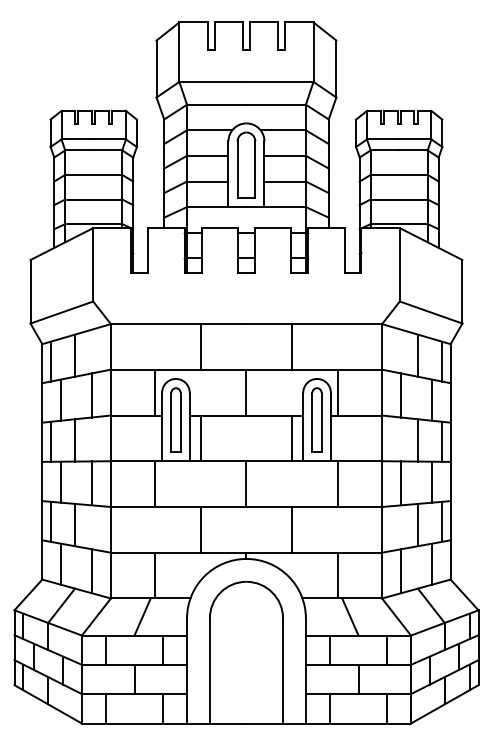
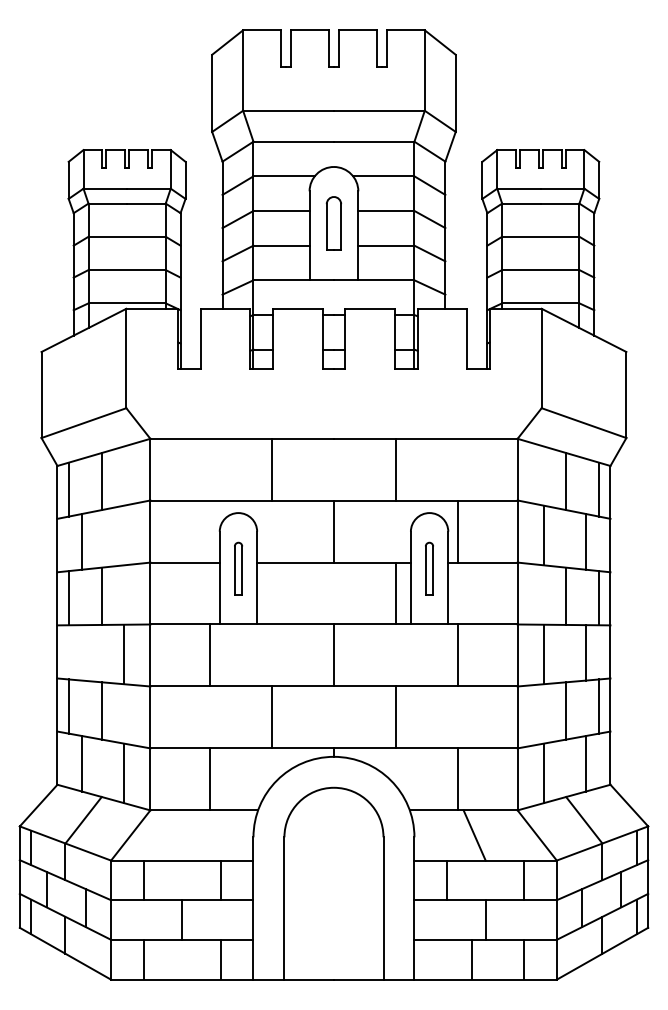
part: (246, 165) -> (333, 223), size x0.6
line: (155, 392) -> (210, 531), removed
line: (91, 395) -> (124, 535), removed
part: (175, 419) -> (238, 568), size x0.6
part: (317, 419) -> (429, 568), size x0.6
line: (201, 438) -> (272, 593), removed
line: (60, 481) -> (82, 652), removed
line: (142, 617) -> (193, 835), removed
line: (330, 708) -> (472, 959), moved

